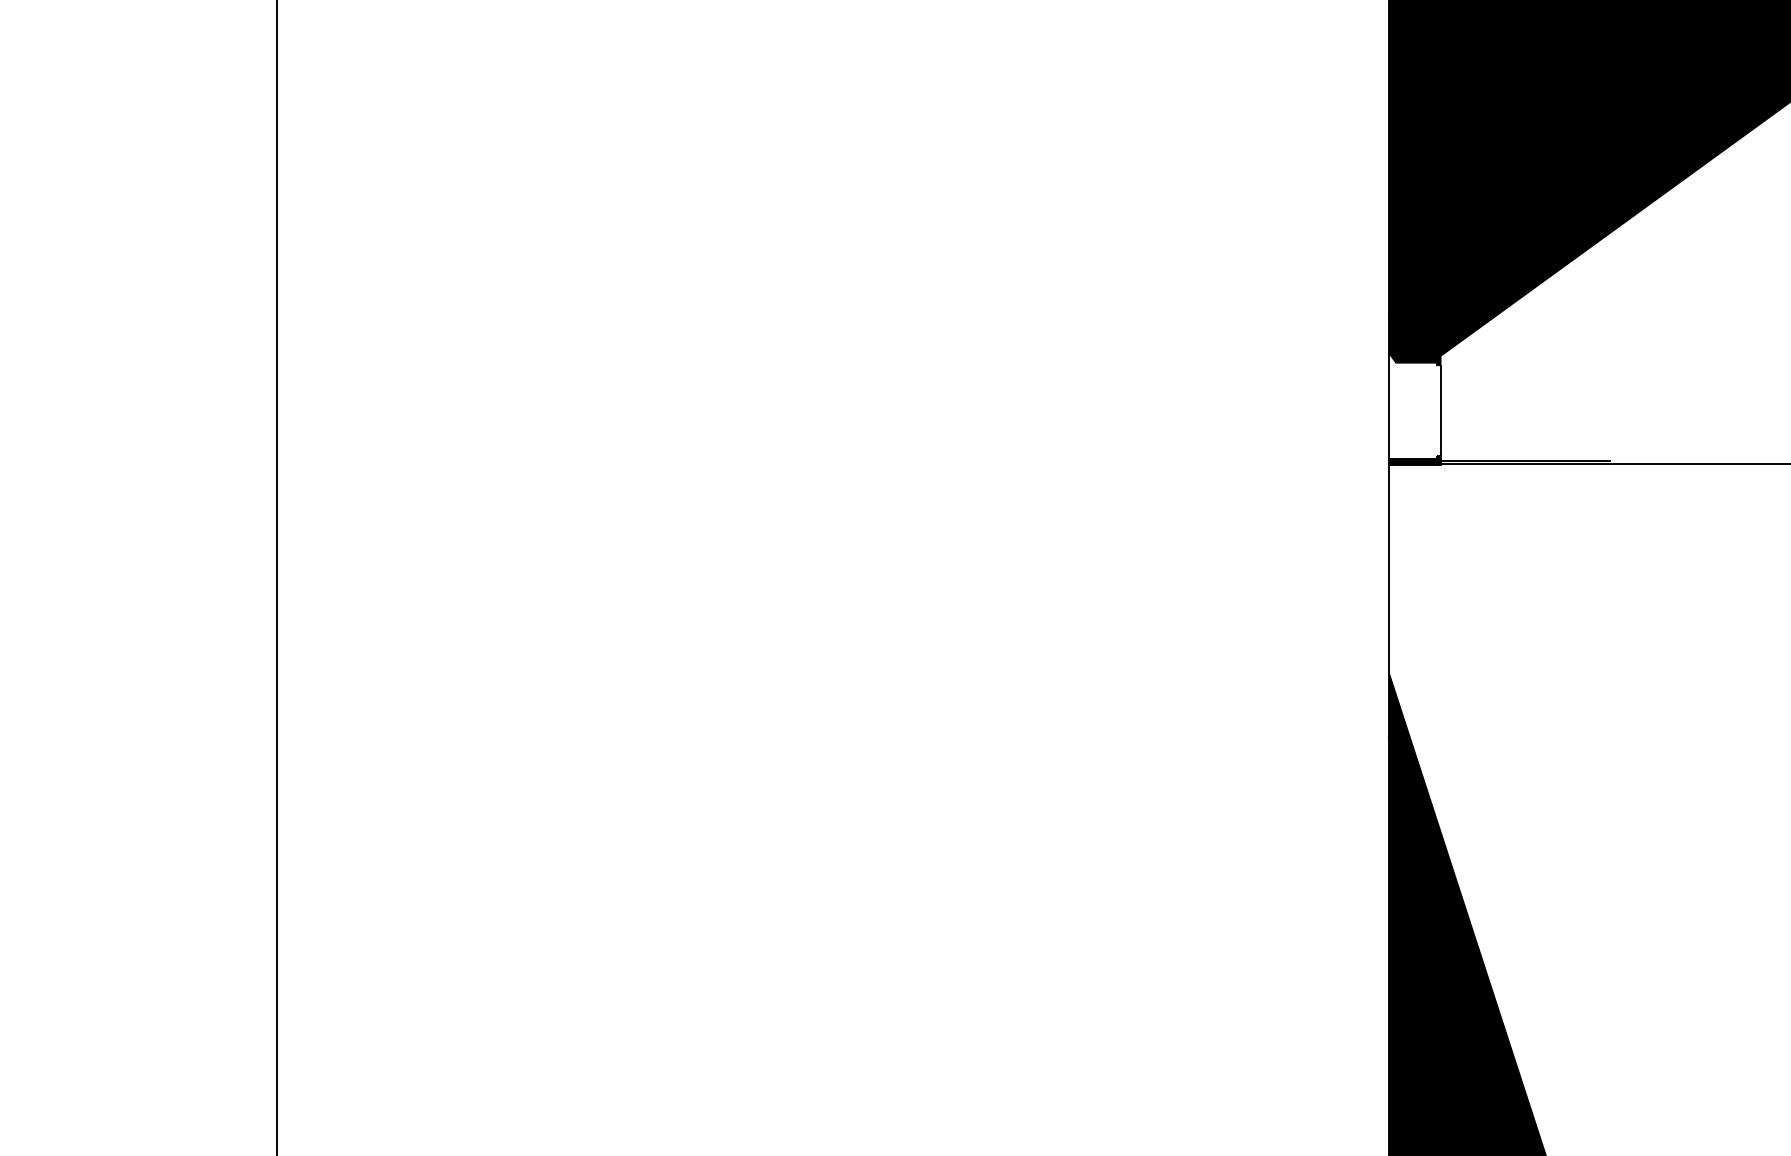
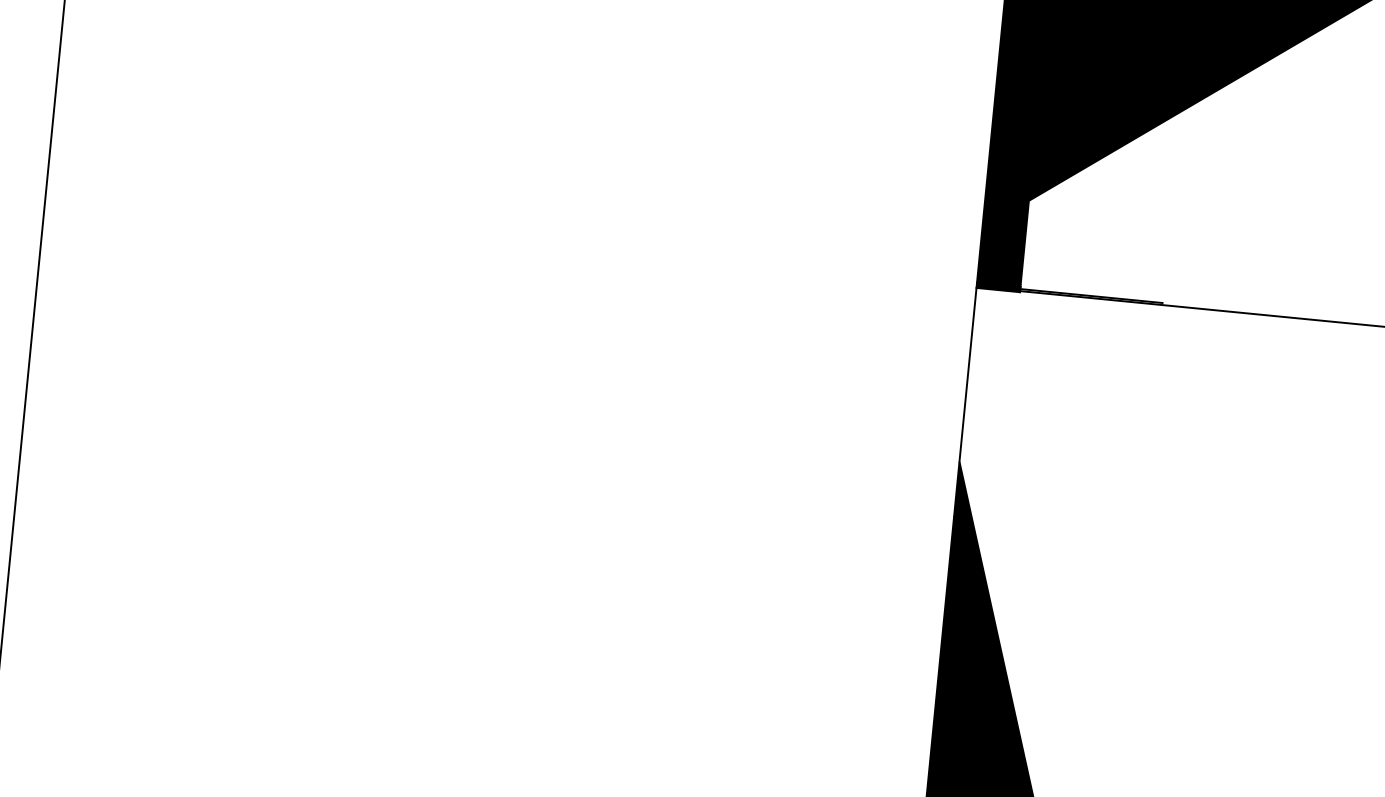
fill: (1414, 405) -> (1003, 240), added

